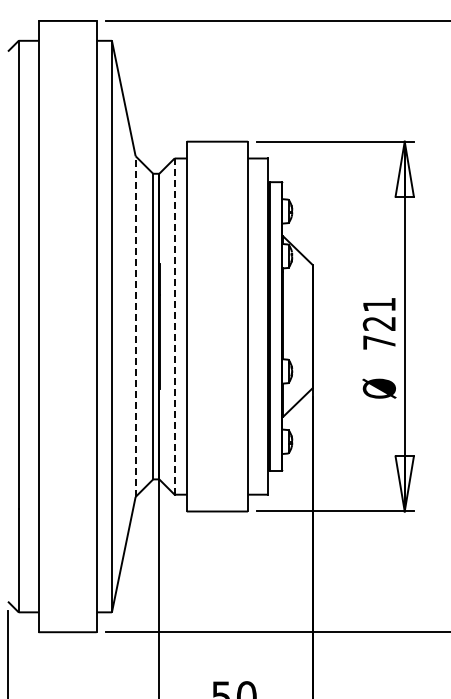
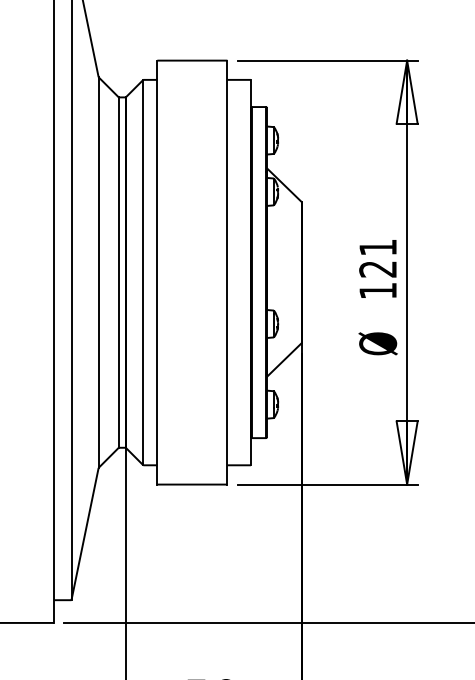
line: (135, 326) -> (98, 272), dashed -> solid
line: (174, 326) -> (143, 272), dashed -> solid
text: (379, 342) -> (378, 290), 721 -> 121

